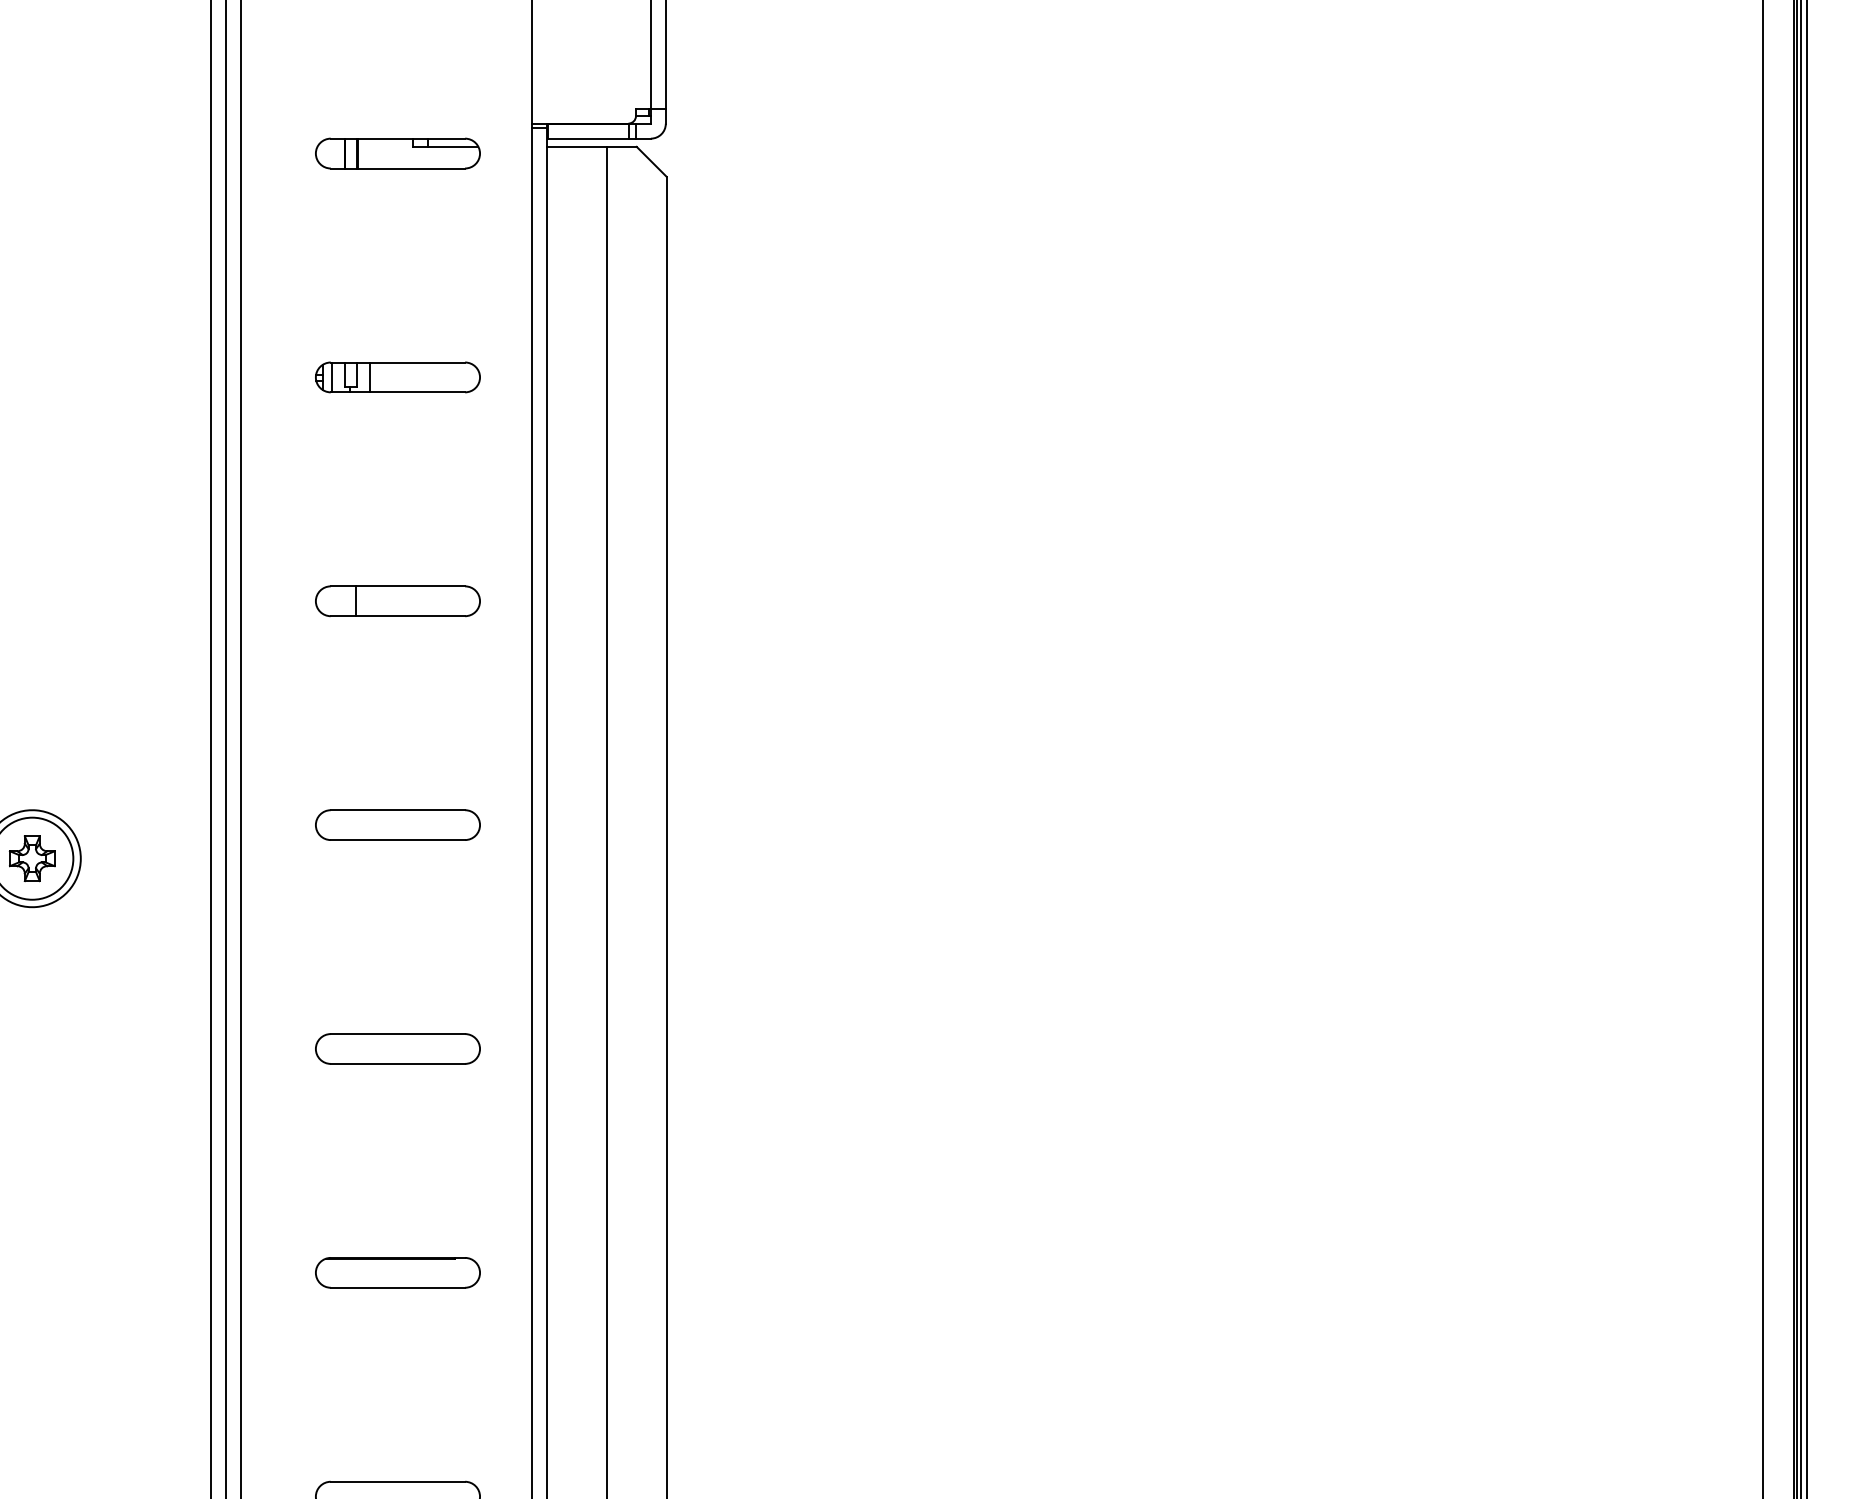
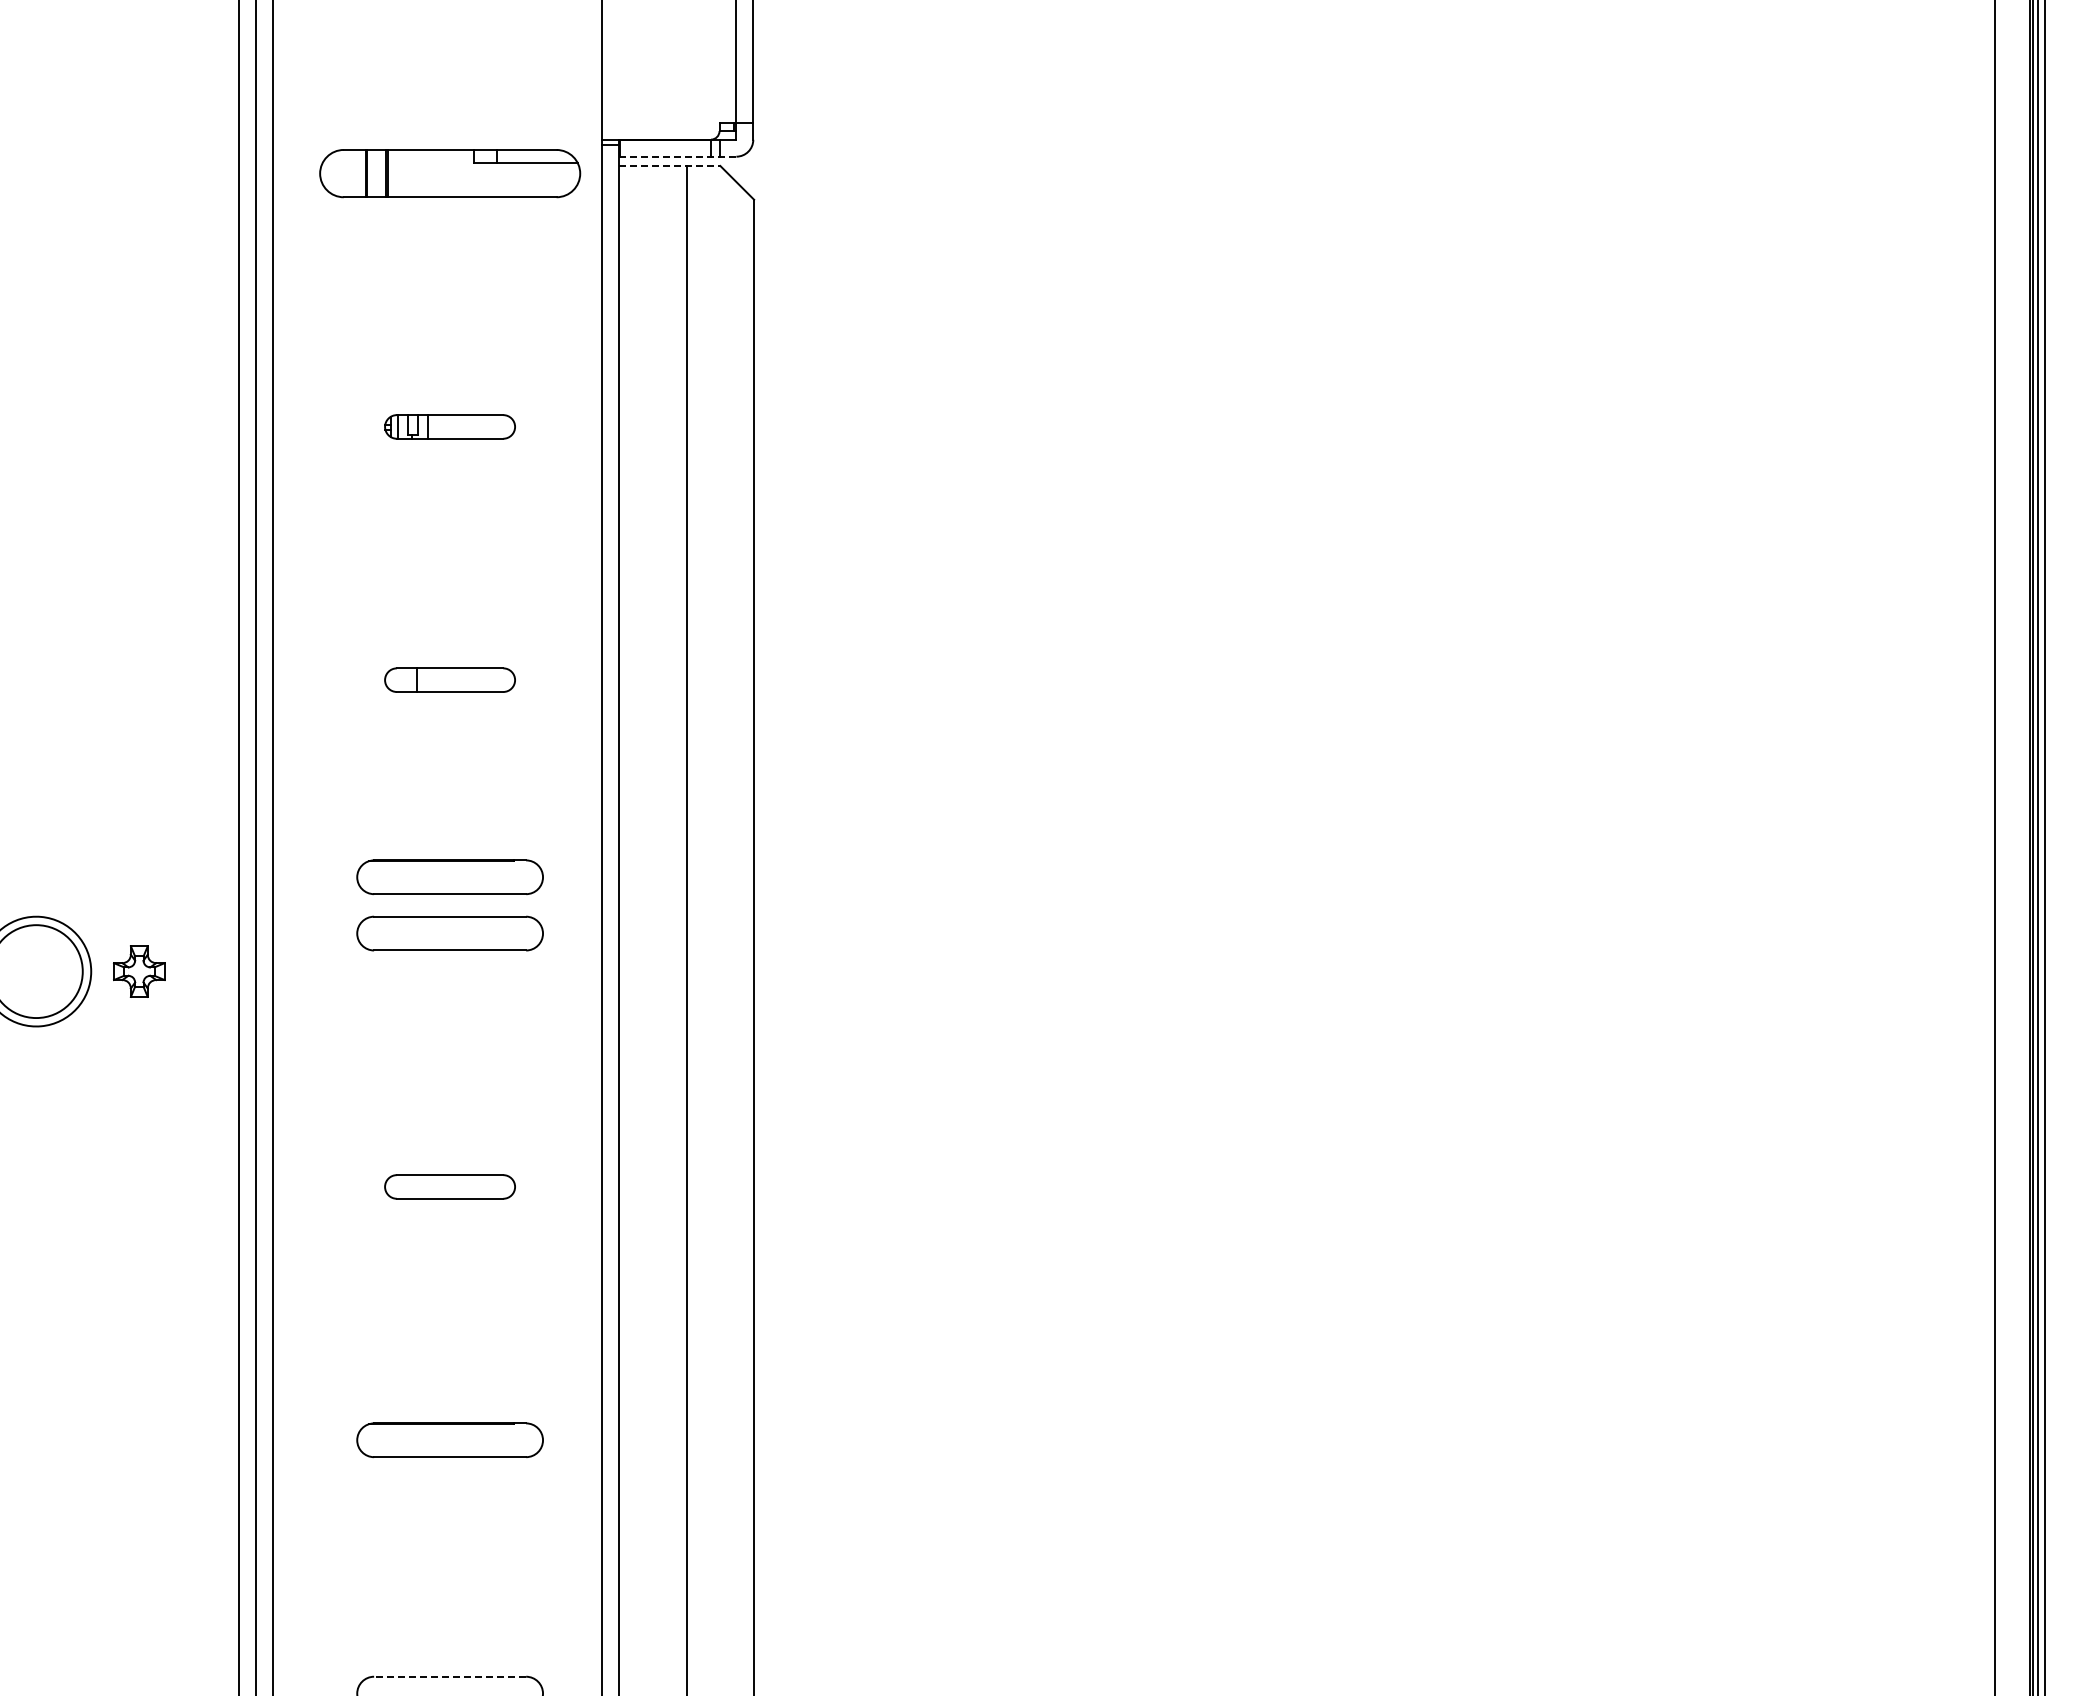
line: (598, 138) -> (677, 156), solid -> dashed
line: (591, 146) -> (669, 165), solid -> dashed
part: (397, 153) -> (449, 173), size x1.4
part: (397, 377) -> (449, 426), size x0.7
part: (397, 600) -> (449, 679), size x0.7
part: (397, 775) -> (449, 877), added
part: (32, 858) -> (139, 971), moved
part: (397, 1048) -> (449, 1186), size x0.7
line: (397, 1481) -> (449, 1676), solid -> dashed

